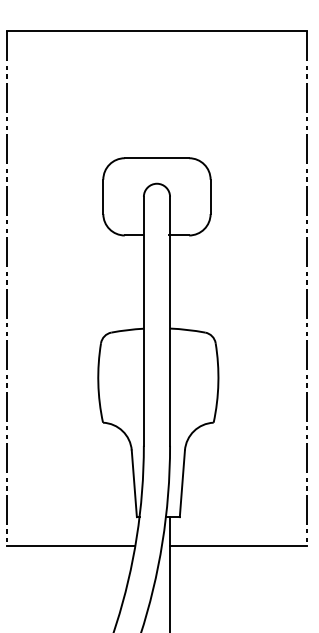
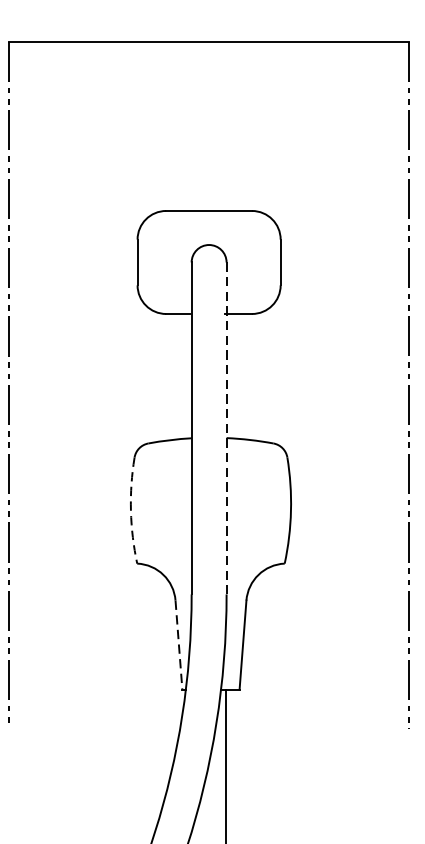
line: (170, 321) -> (227, 428), solid -> dashed
arc: (98, 383) -> (131, 511), solid -> dashed
line: (134, 484) -> (179, 646), solid -> dashed
line: (70, 546) -> (93, 728), removed
line: (238, 546) -> (317, 728), removed

